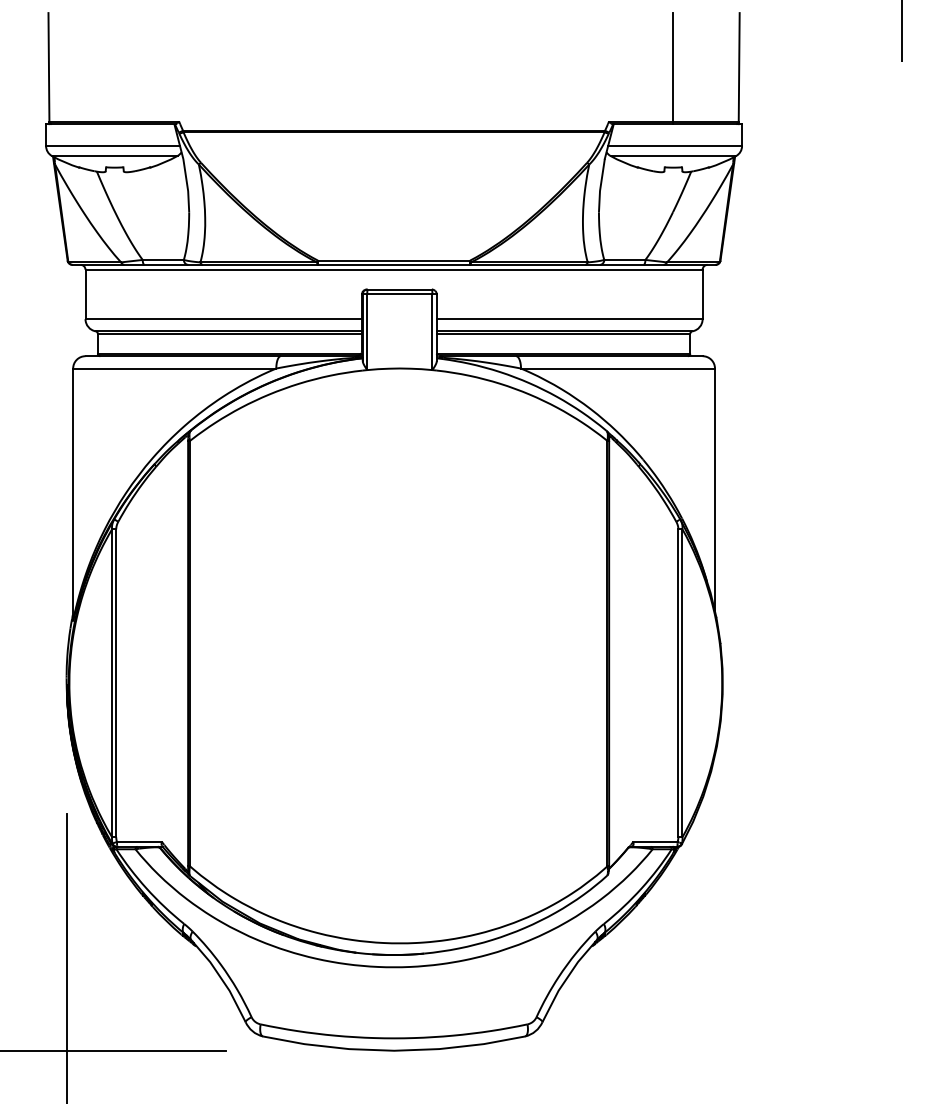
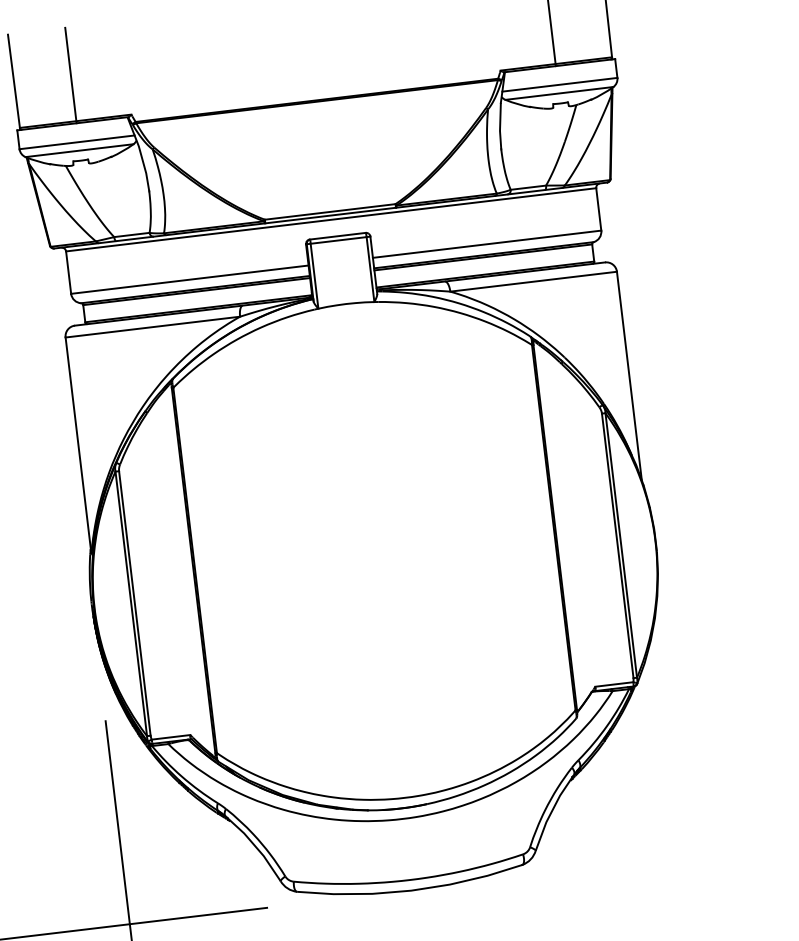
line: (115, 68) -> (71, 75), added

